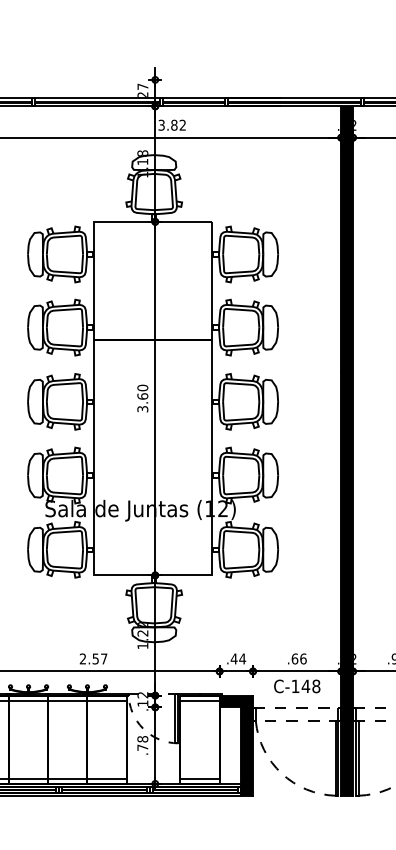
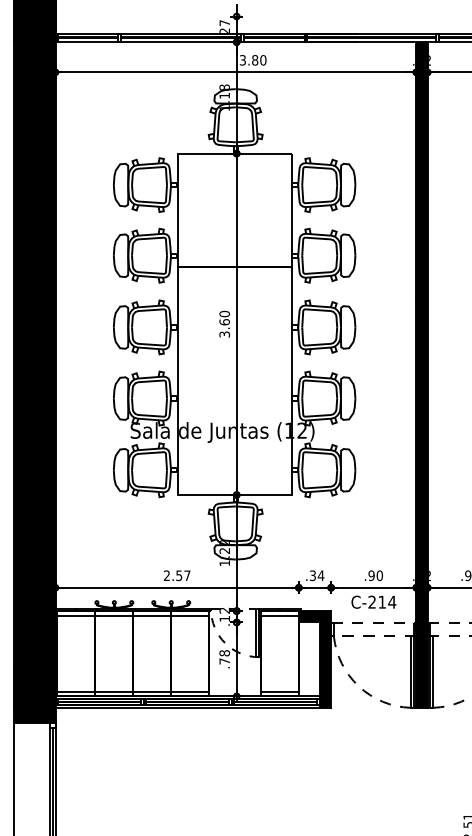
text: (182, 125) -> (263, 60), 3.82 -> 3.80
text: (233, 658) -> (312, 575), .44 -> .34
text: (298, 658) -> (375, 575), .66 -> .90
text: (306, 685) -> (382, 601), C-148 -> C-214

